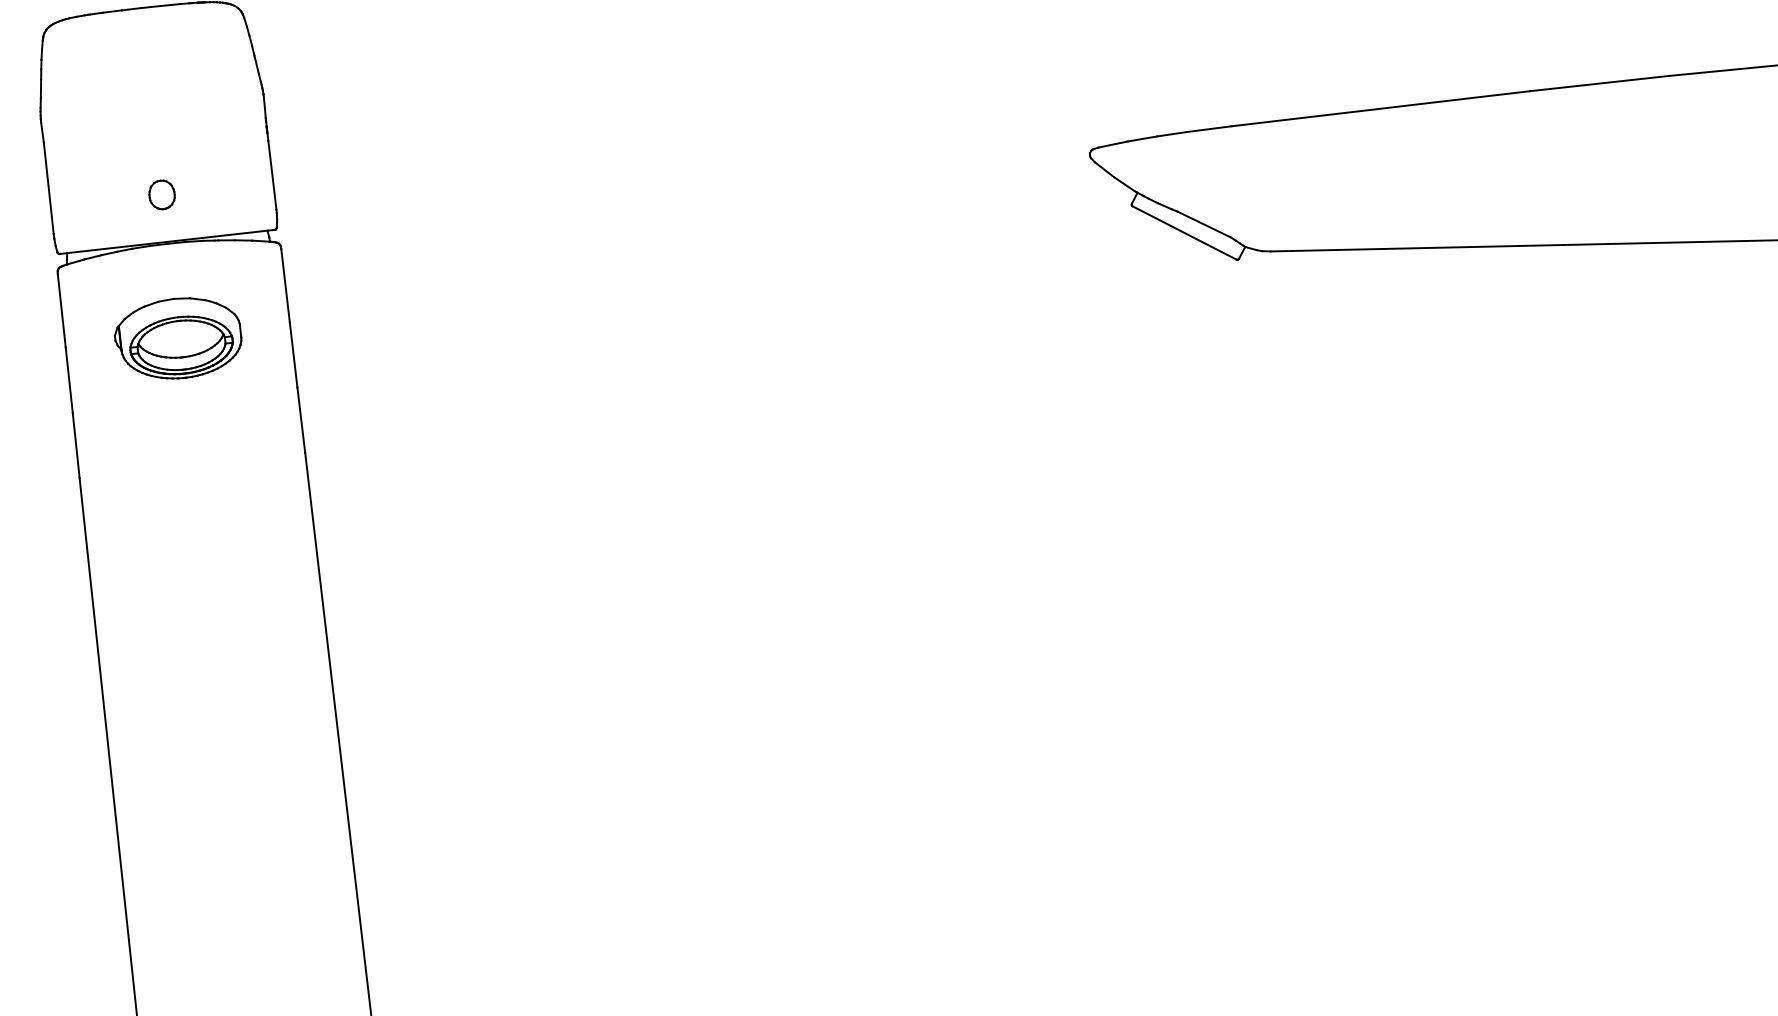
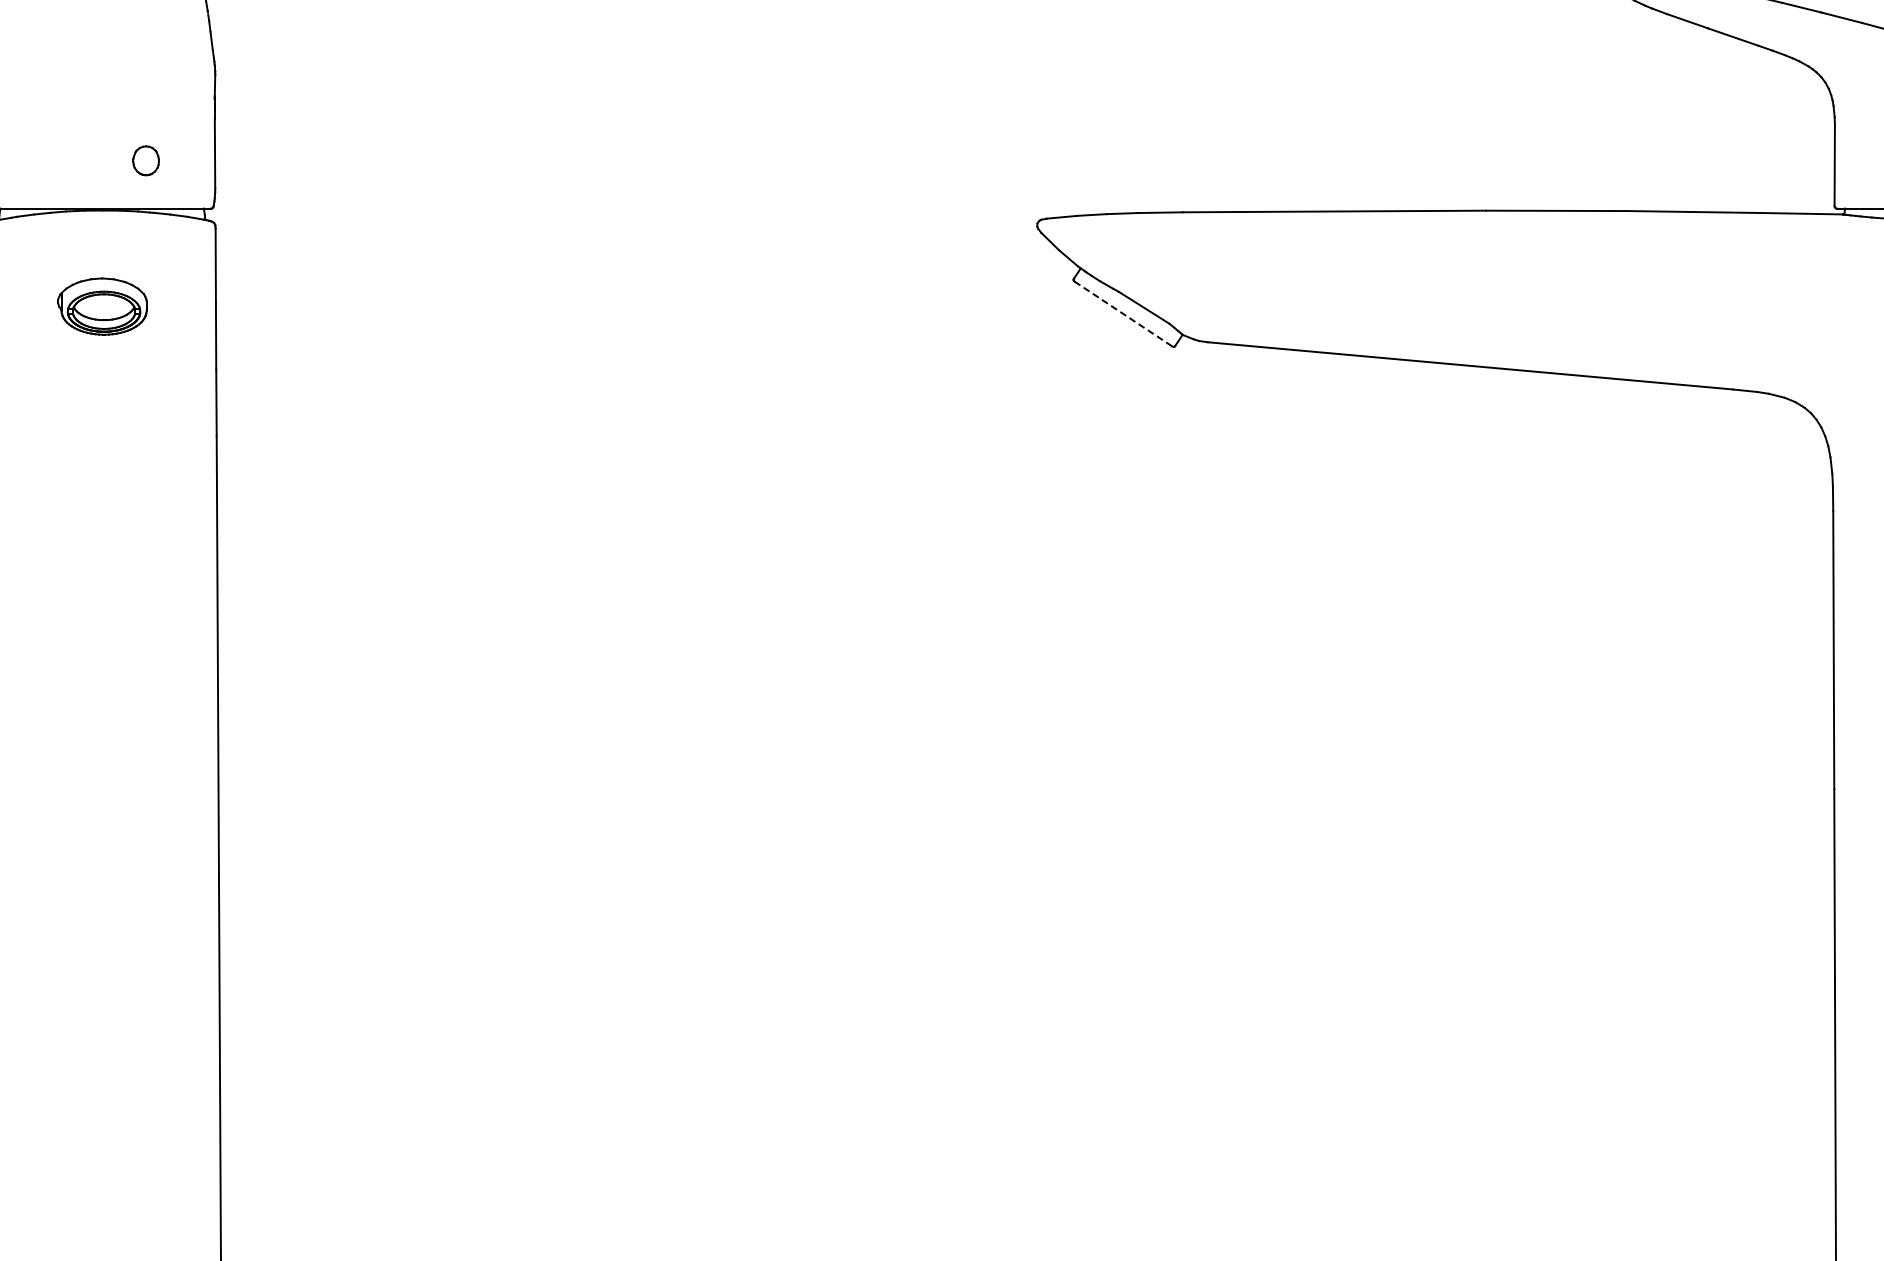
part: (161, 194) -> (145, 160), moved
line: (1184, 233) -> (1123, 314), solid -> dashed
part: (178, 338) -> (102, 306), size x0.7

